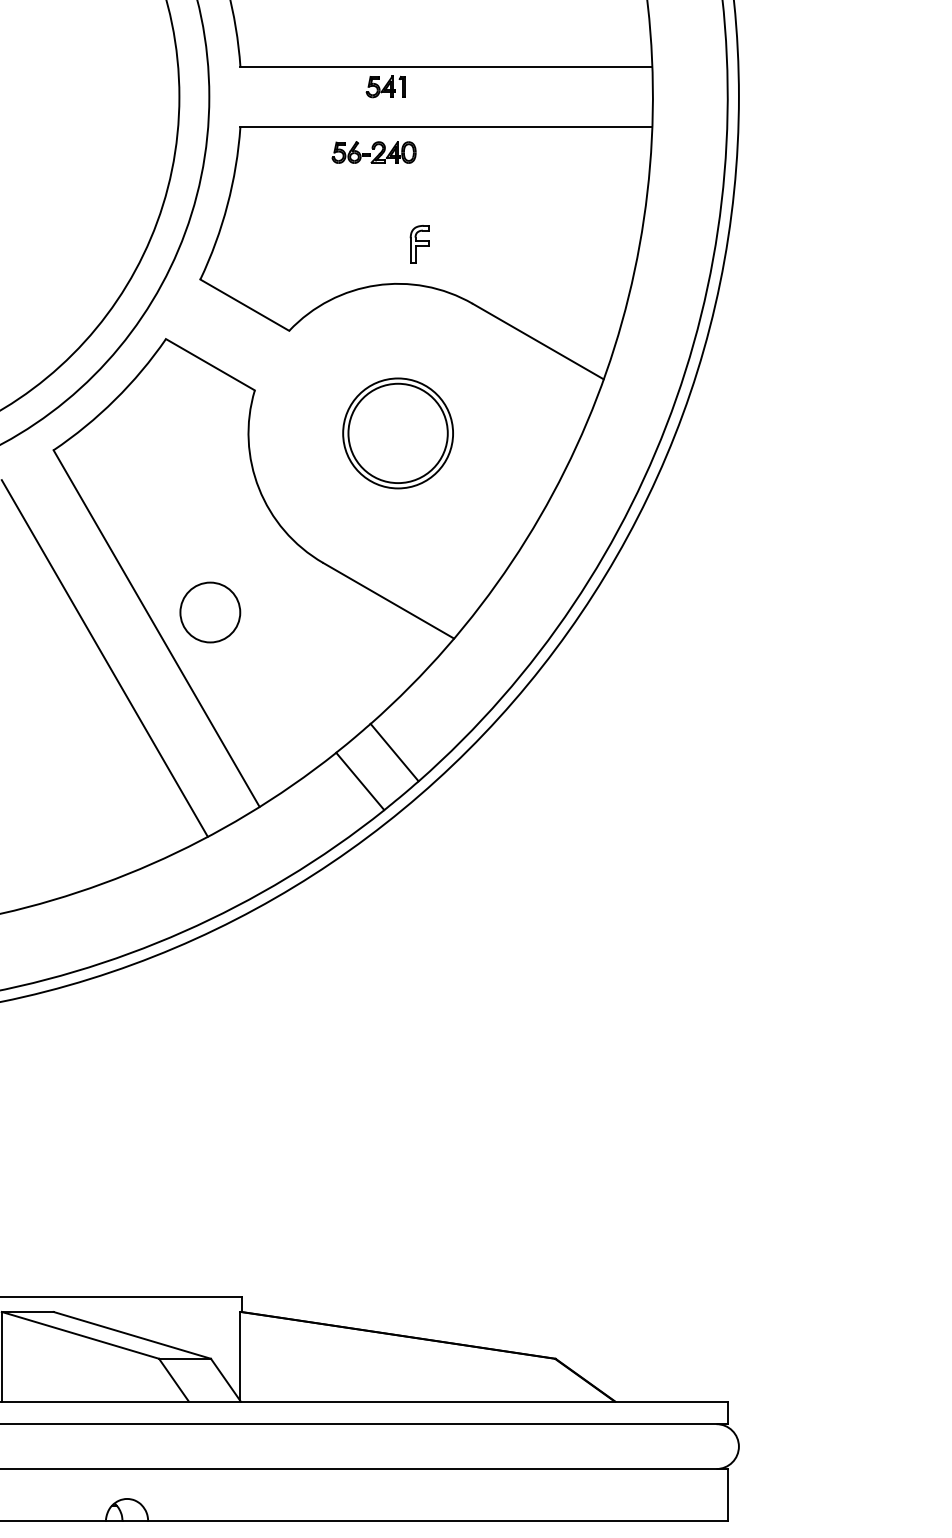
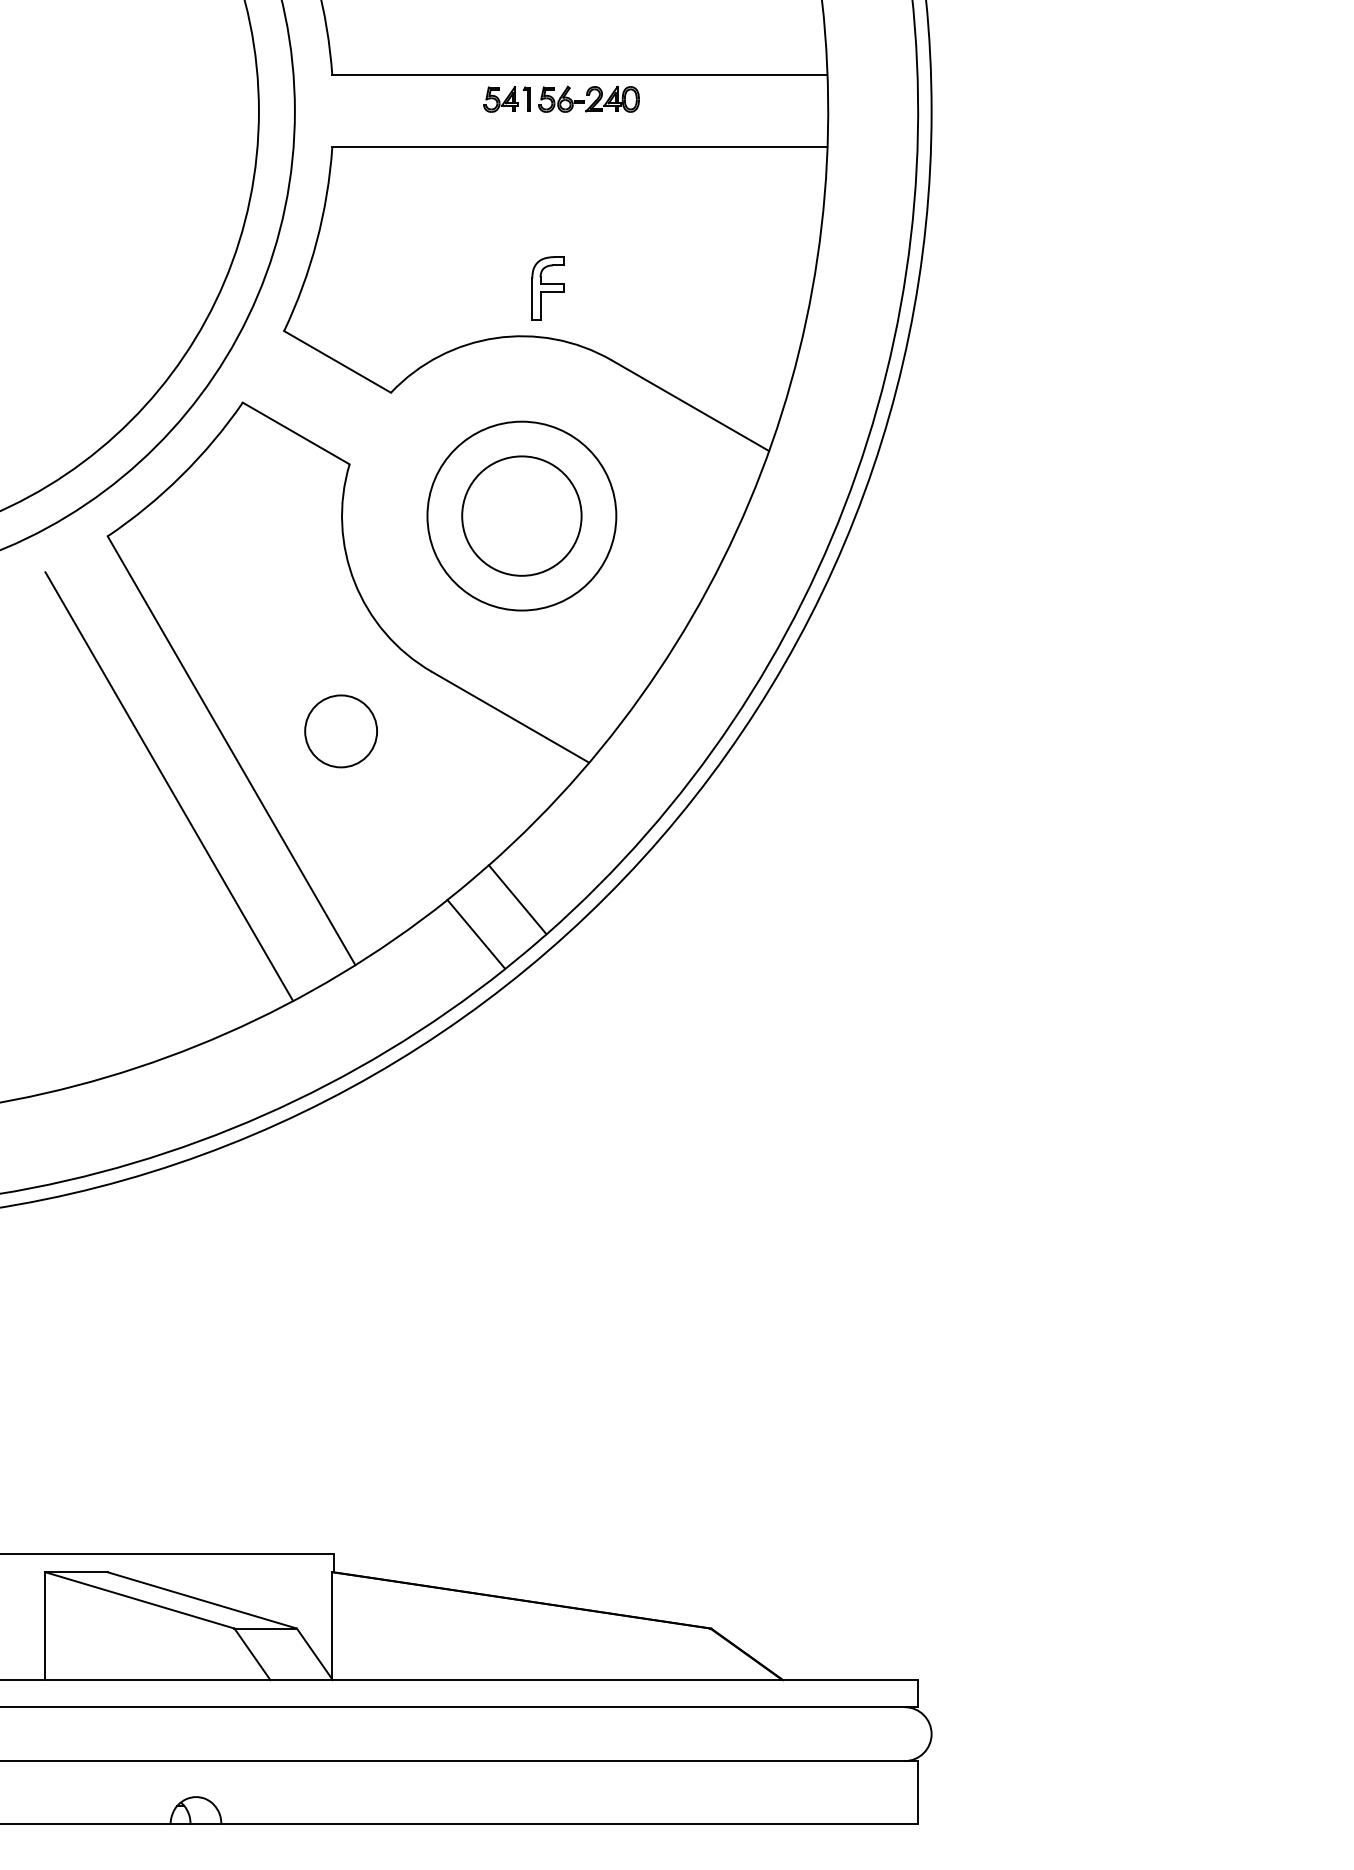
part: (373, 151) -> (588, 98), moved
part: (419, 244) -> (547, 288), size x1.43
circle: (397, 432) -> (521, 515), size x1.43
circle: (209, 612) -> (340, 731), moved

